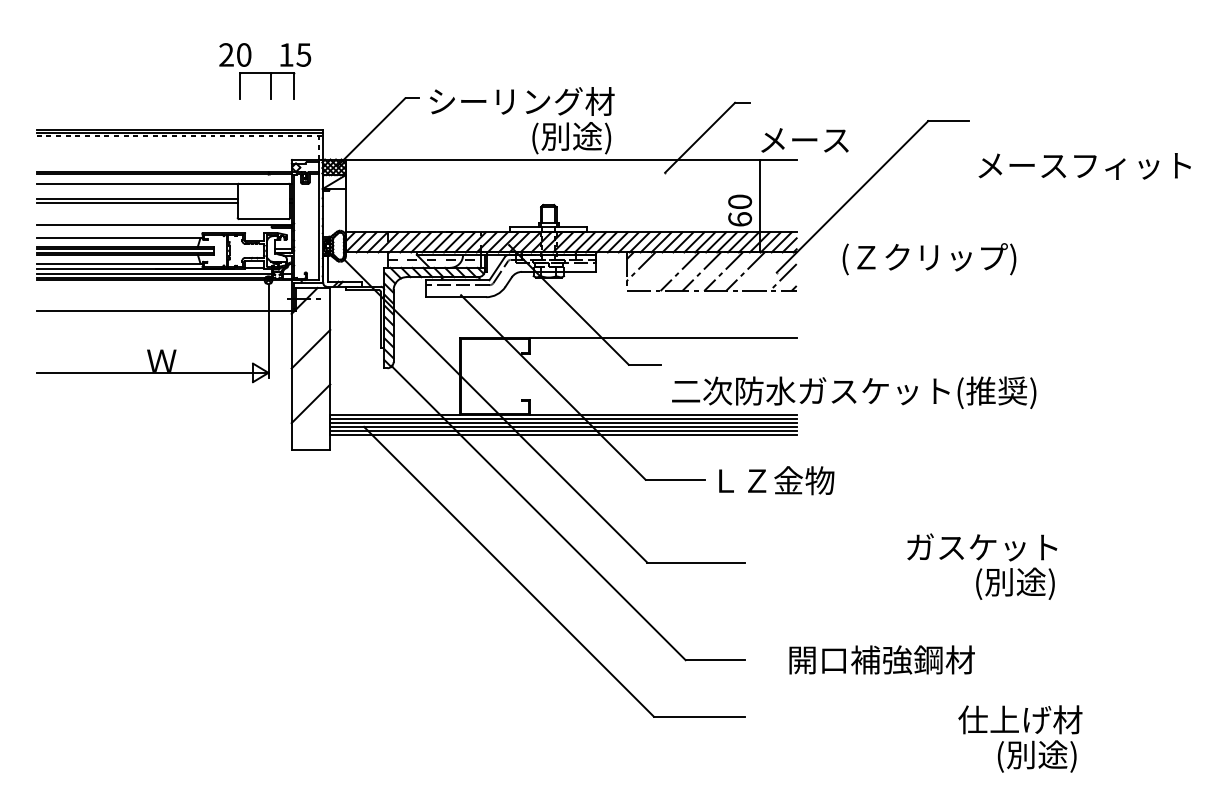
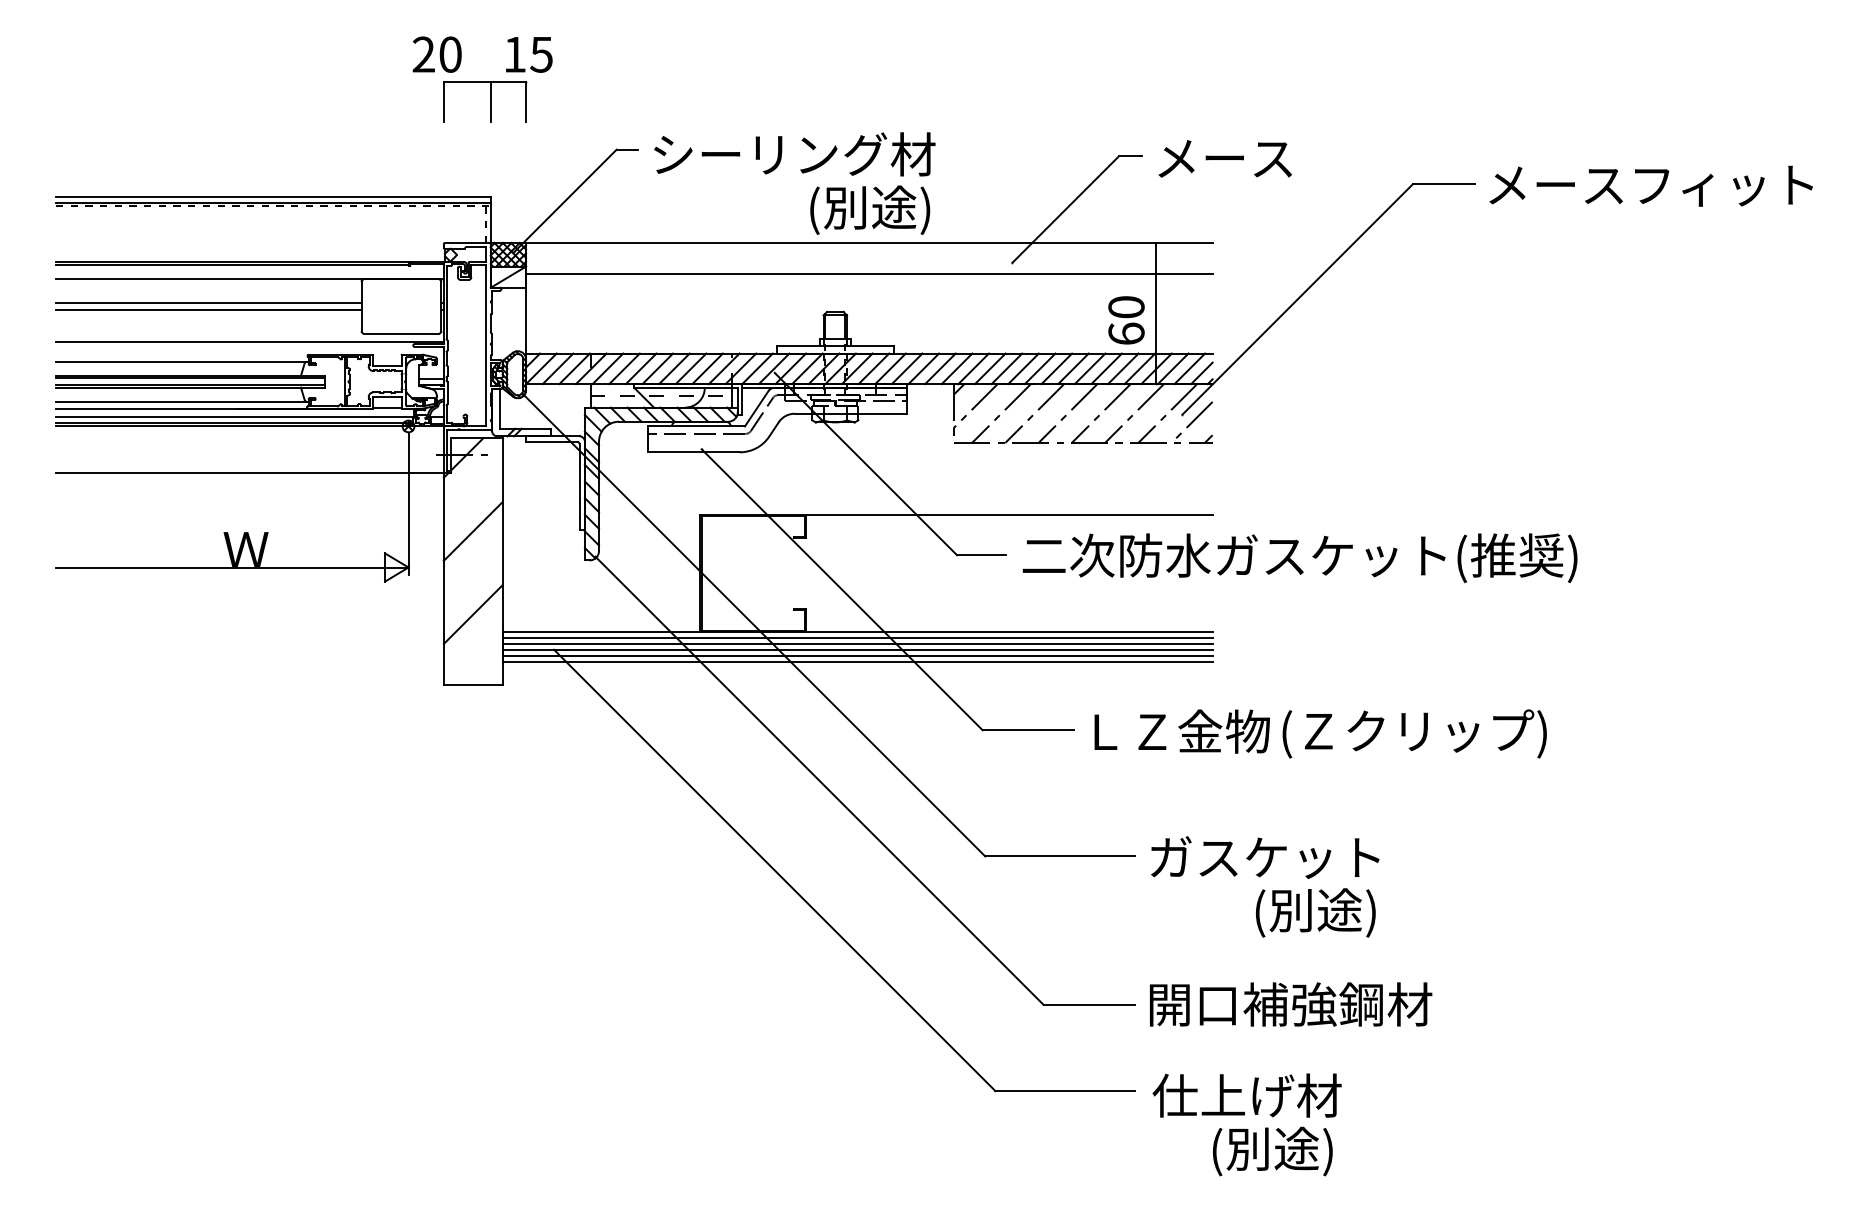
part: (265, 71) -> (483, 79), moved
text: (804, 140) -> (1224, 158), moved
text: (1084, 166) -> (1650, 186), moved
line: (570, 179) -> (868, 273), added
text: (929, 259) -> (1414, 734), moved
line: (657, 271) -> (1000, 413), added
line: (766, 271) -> (1166, 413), added
text: (854, 392) -> (1300, 557), moved
text: (982, 566) -> (1265, 886), moved
text: (881, 659) -> (1289, 1003), moved
text: (1020, 738) -> (1247, 1124), moved

